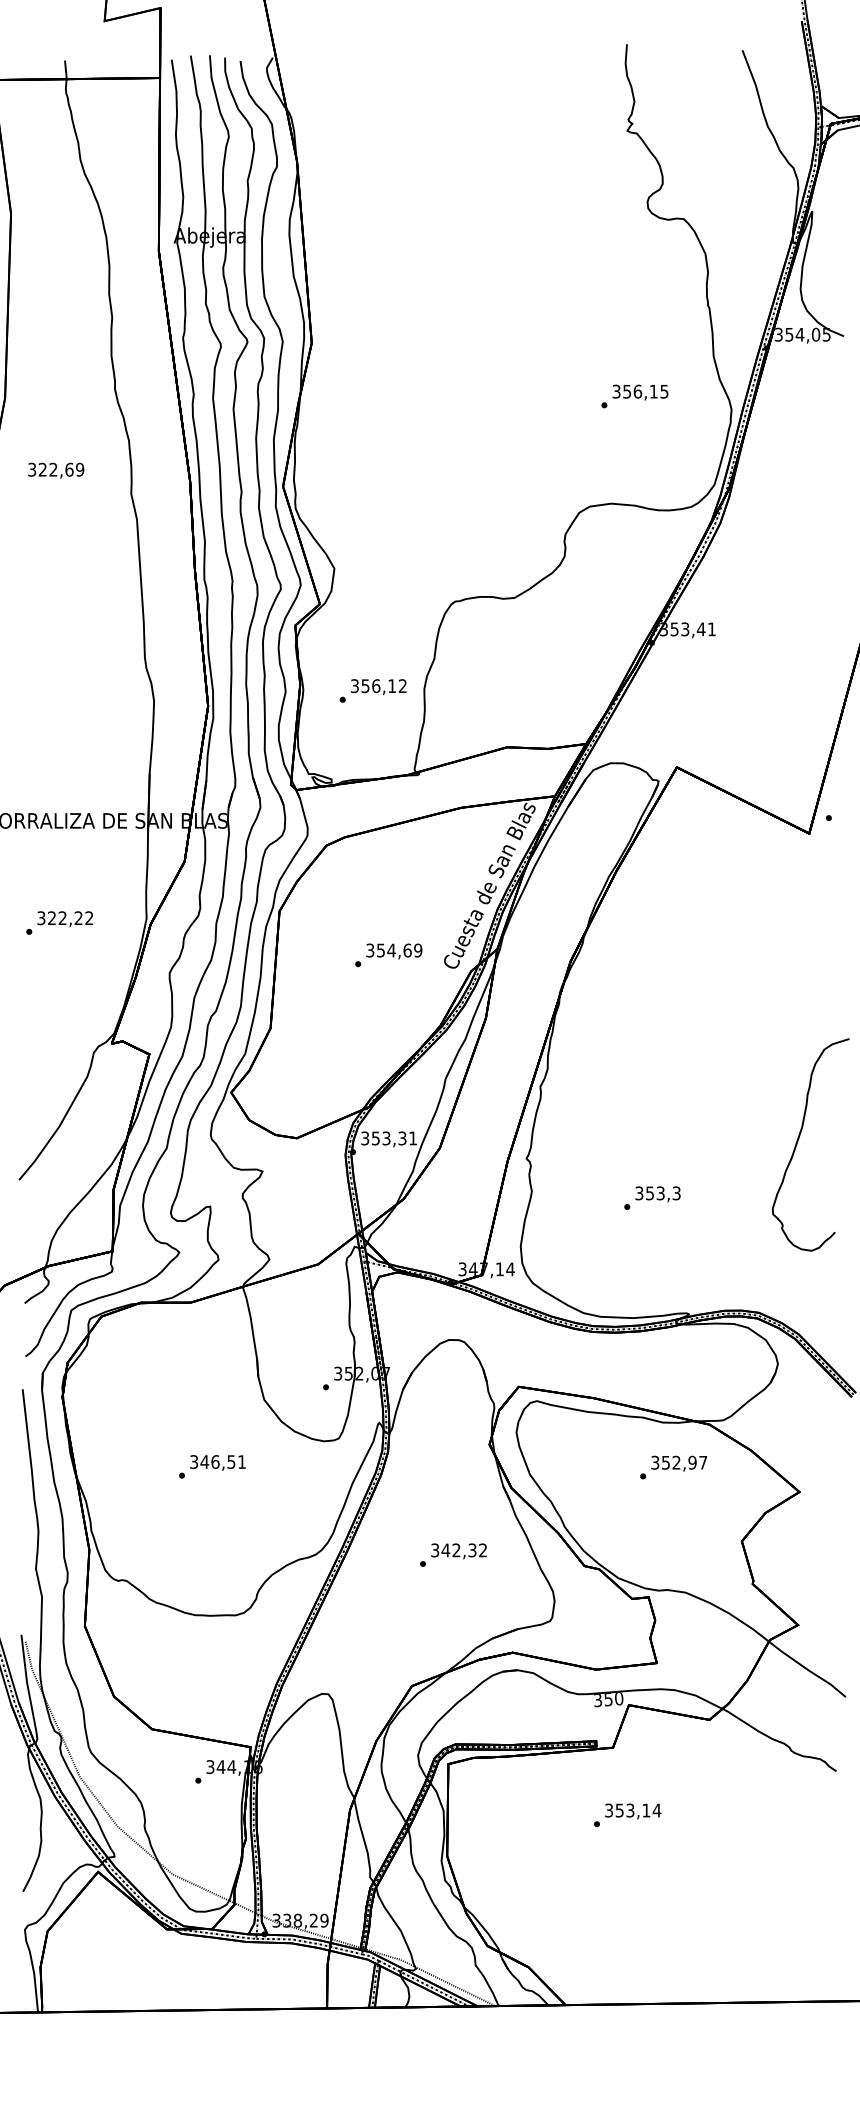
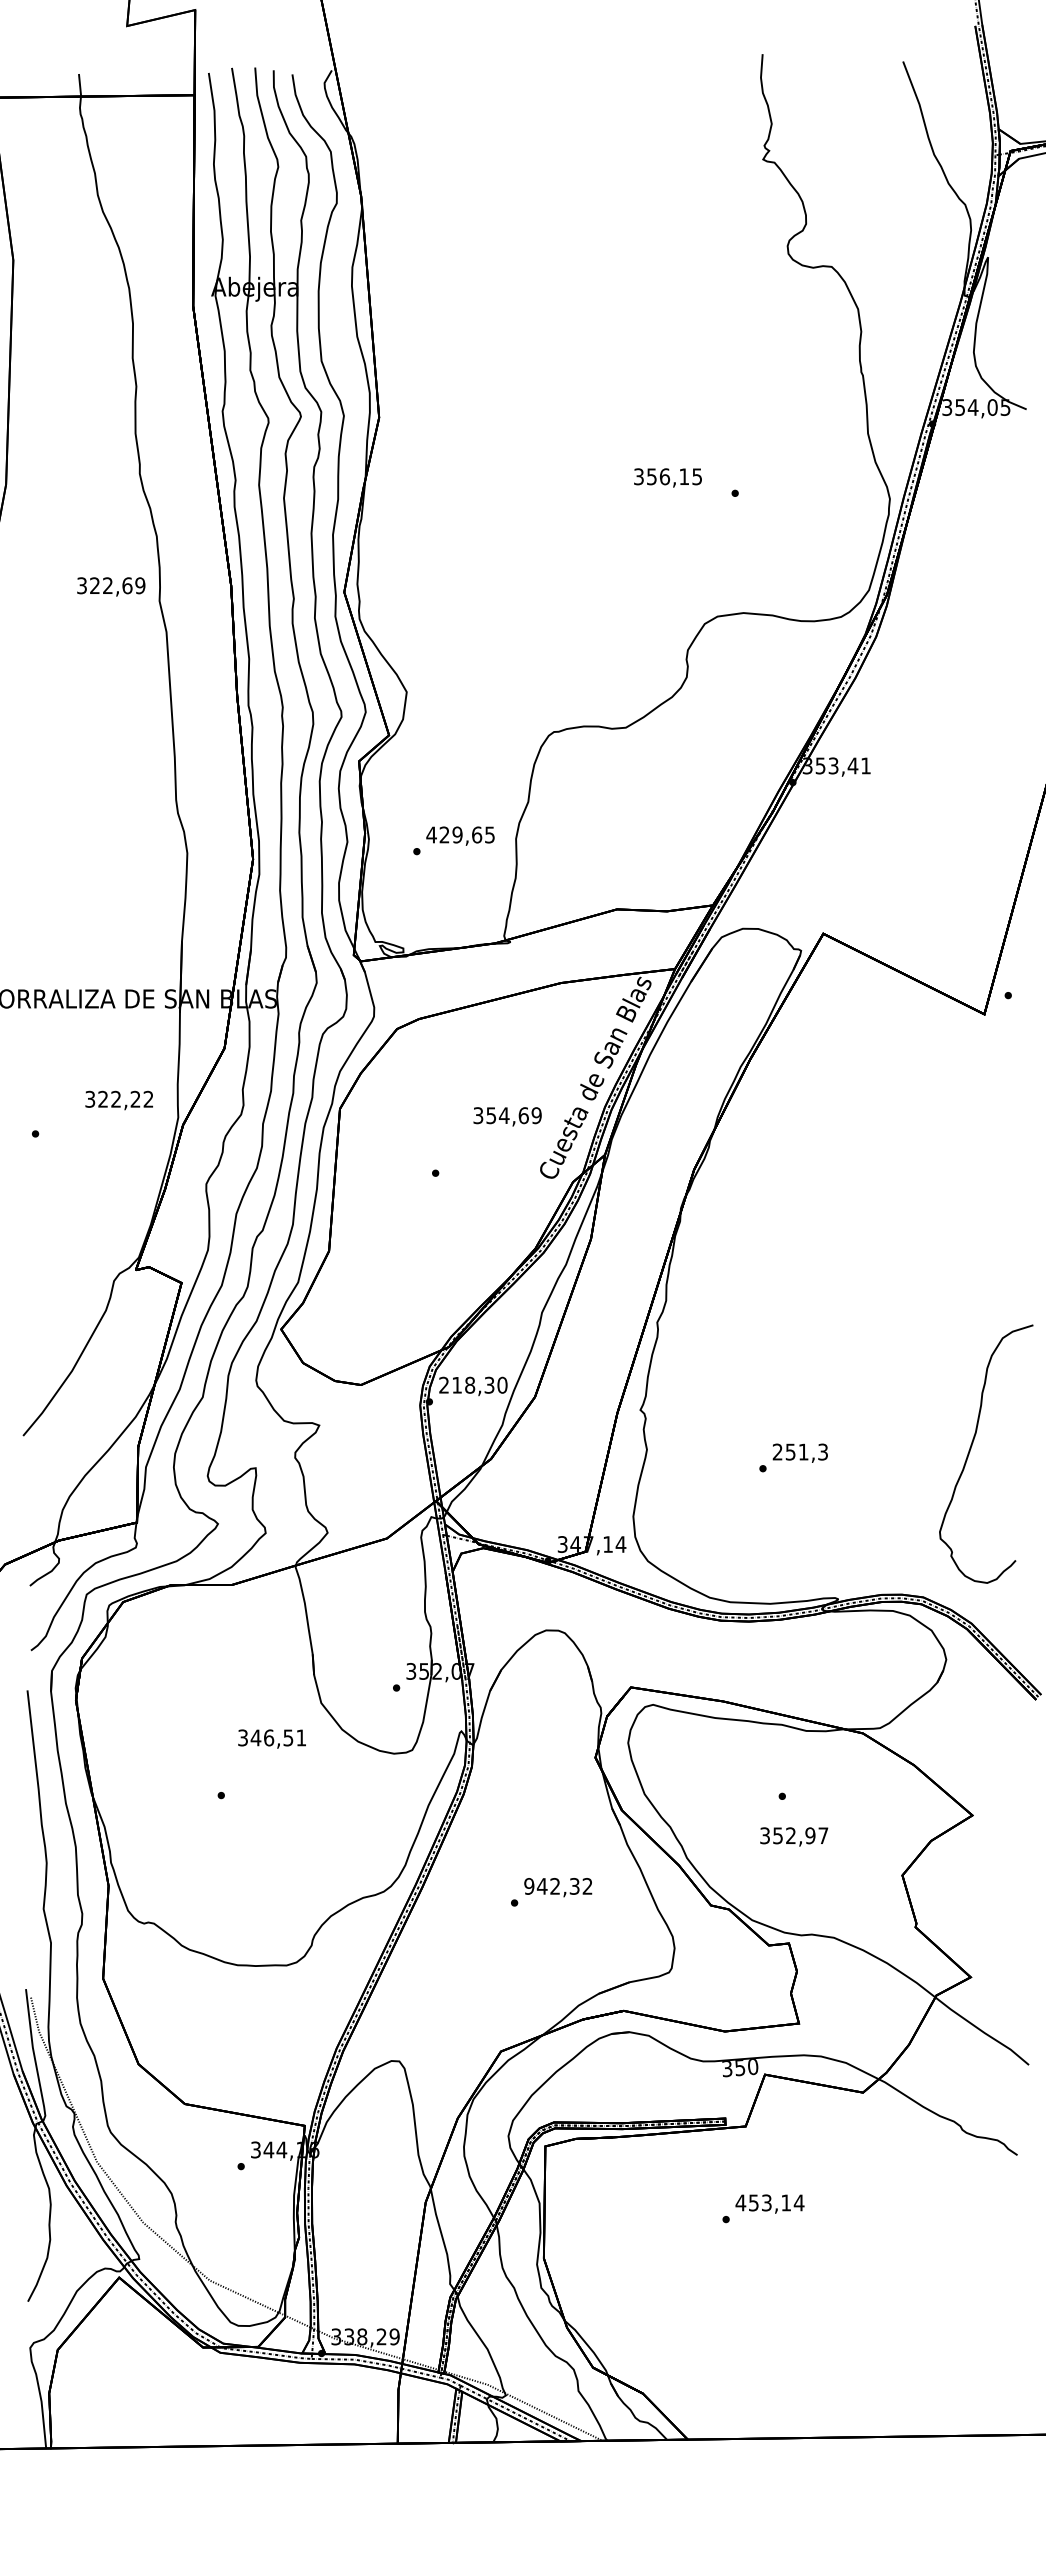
text: (640, 392) -> (667, 477), moved
text: (56, 470) -> (111, 586), moved
text: (378, 685) -> (460, 834), 356,12 -> 429,65
text: (64, 919) -> (118, 1100), moved
text: (394, 951) -> (507, 1116), moved
text: (389, 1137) -> (473, 1384), 353,31 -> 218,30
curve: (799, 1138) -> (972, 1446), moved
text: (649, 1192) -> (790, 1451), 353,3 -> 251,3
text: (217, 1462) -> (271, 1738), moved
text: (679, 1463) -> (794, 1836), moved
text: (435, 1550) -> (529, 1886), 342,32 -> 942,32
text: (608, 1810) -> (740, 2202), 353,14 -> 453,14

